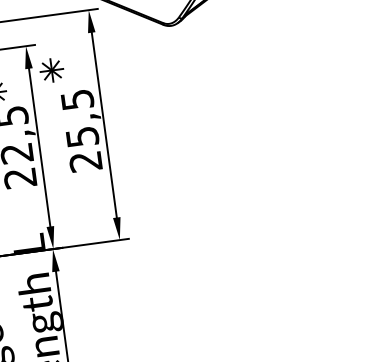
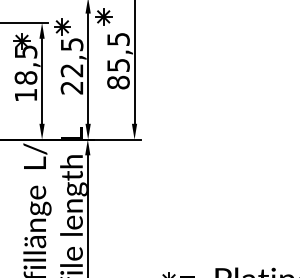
text: (85, 161) -> (118, 82), 25,5 -> 85,5

